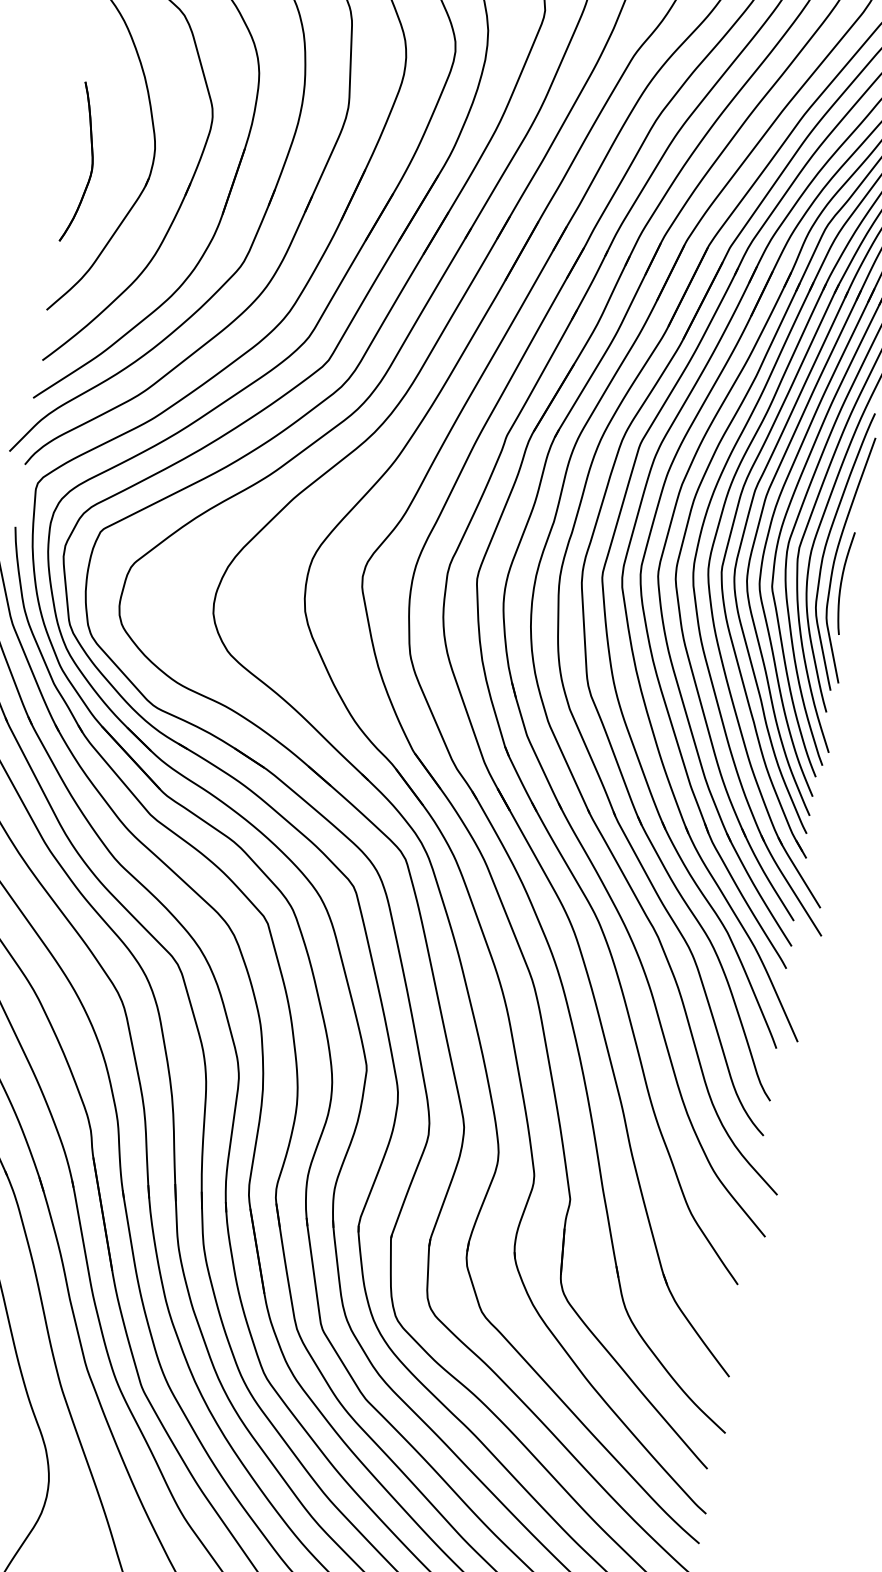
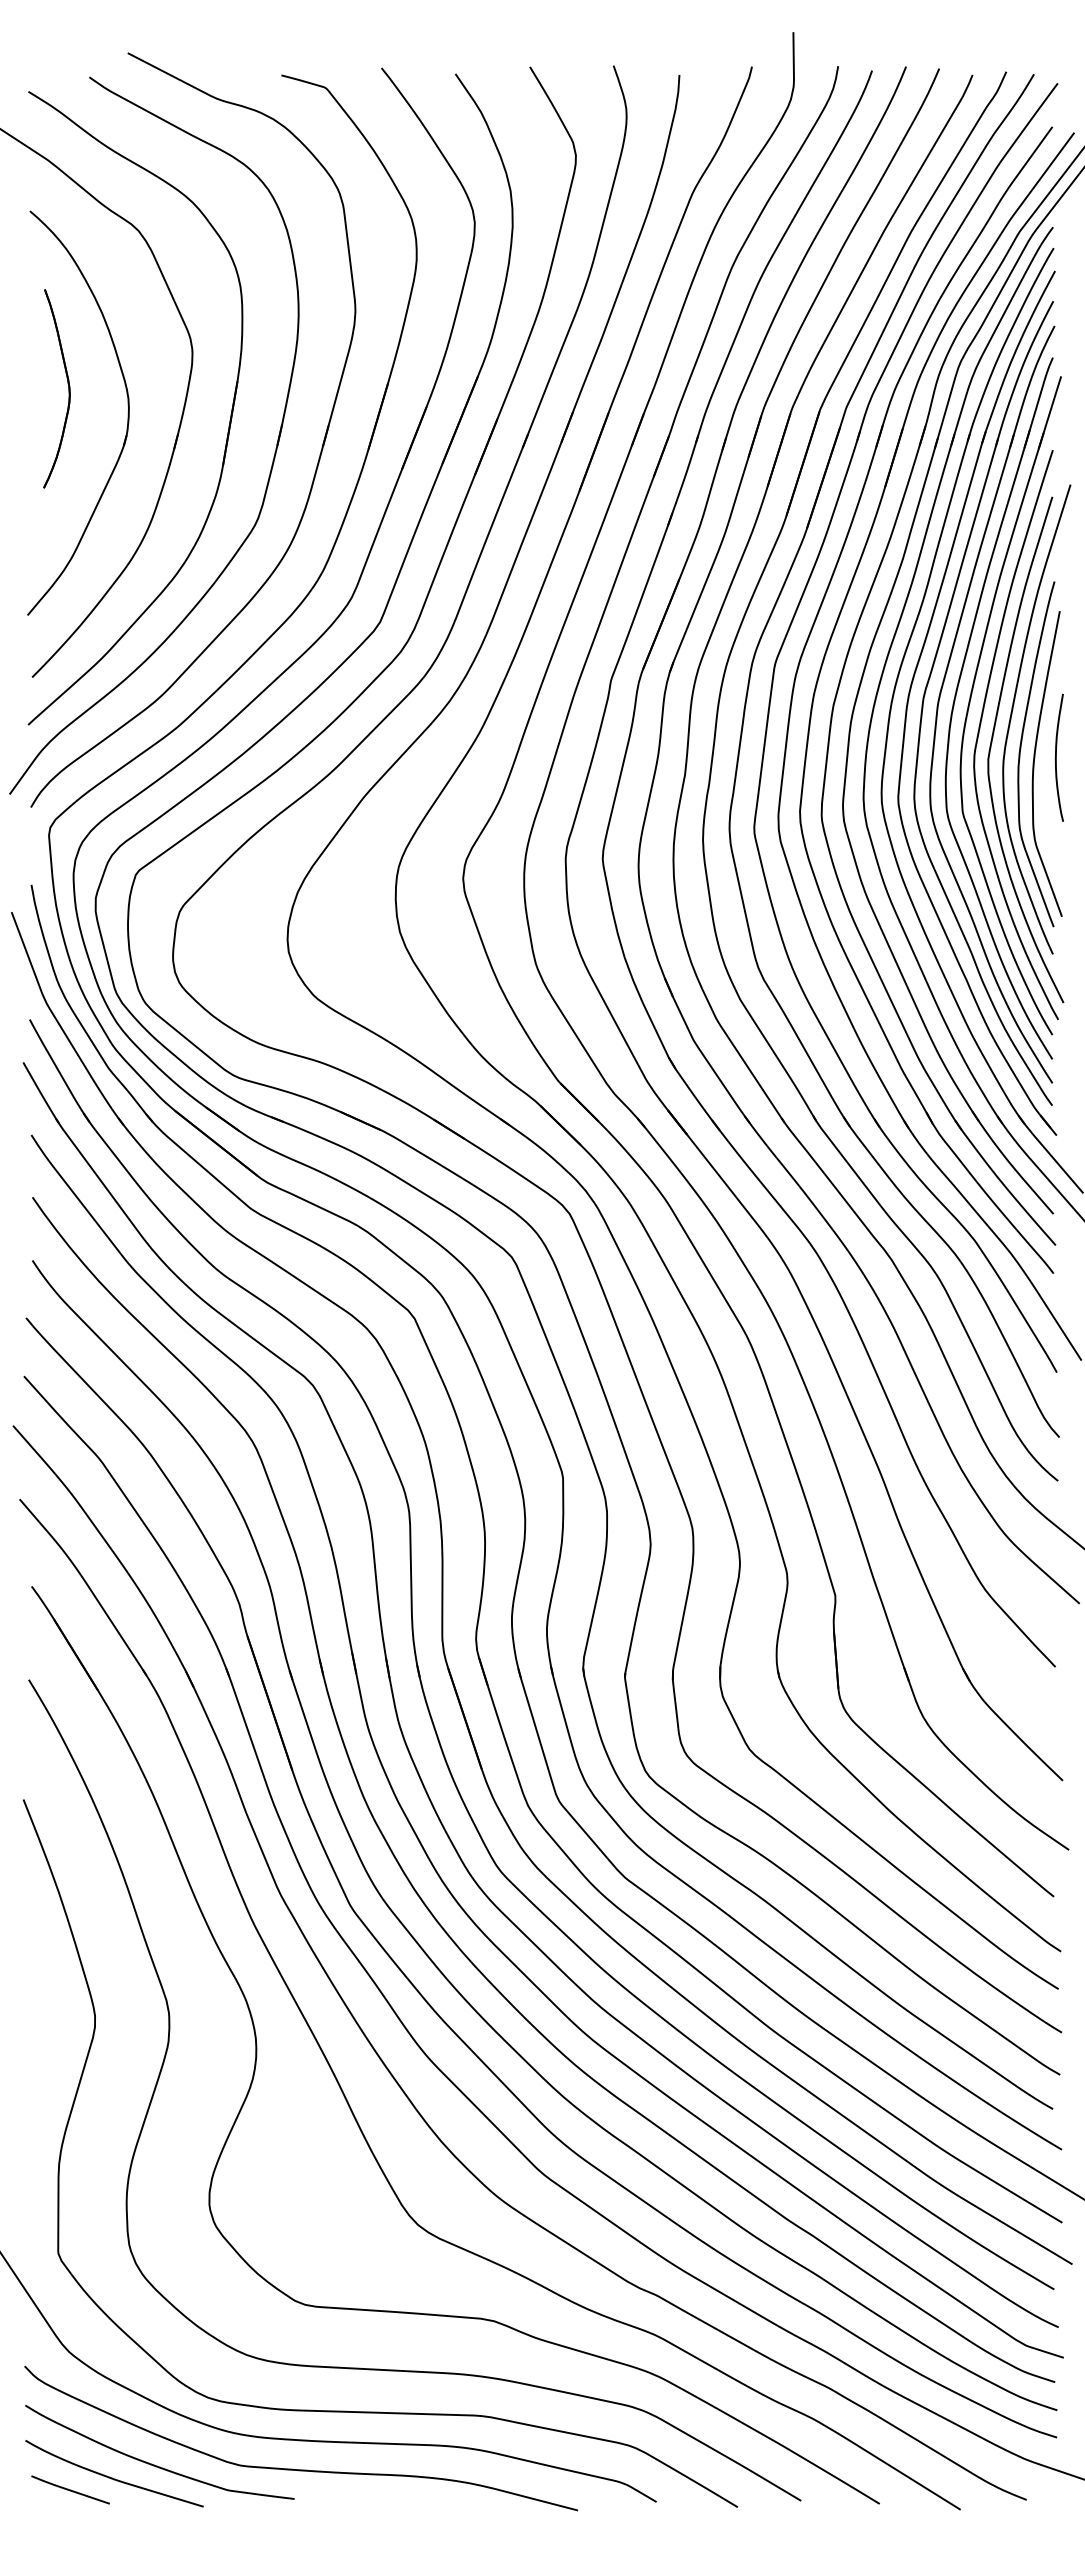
part: (91, 164) -> (68, 388), moved
curve: (841, 582) -> (1056, 757), moved

